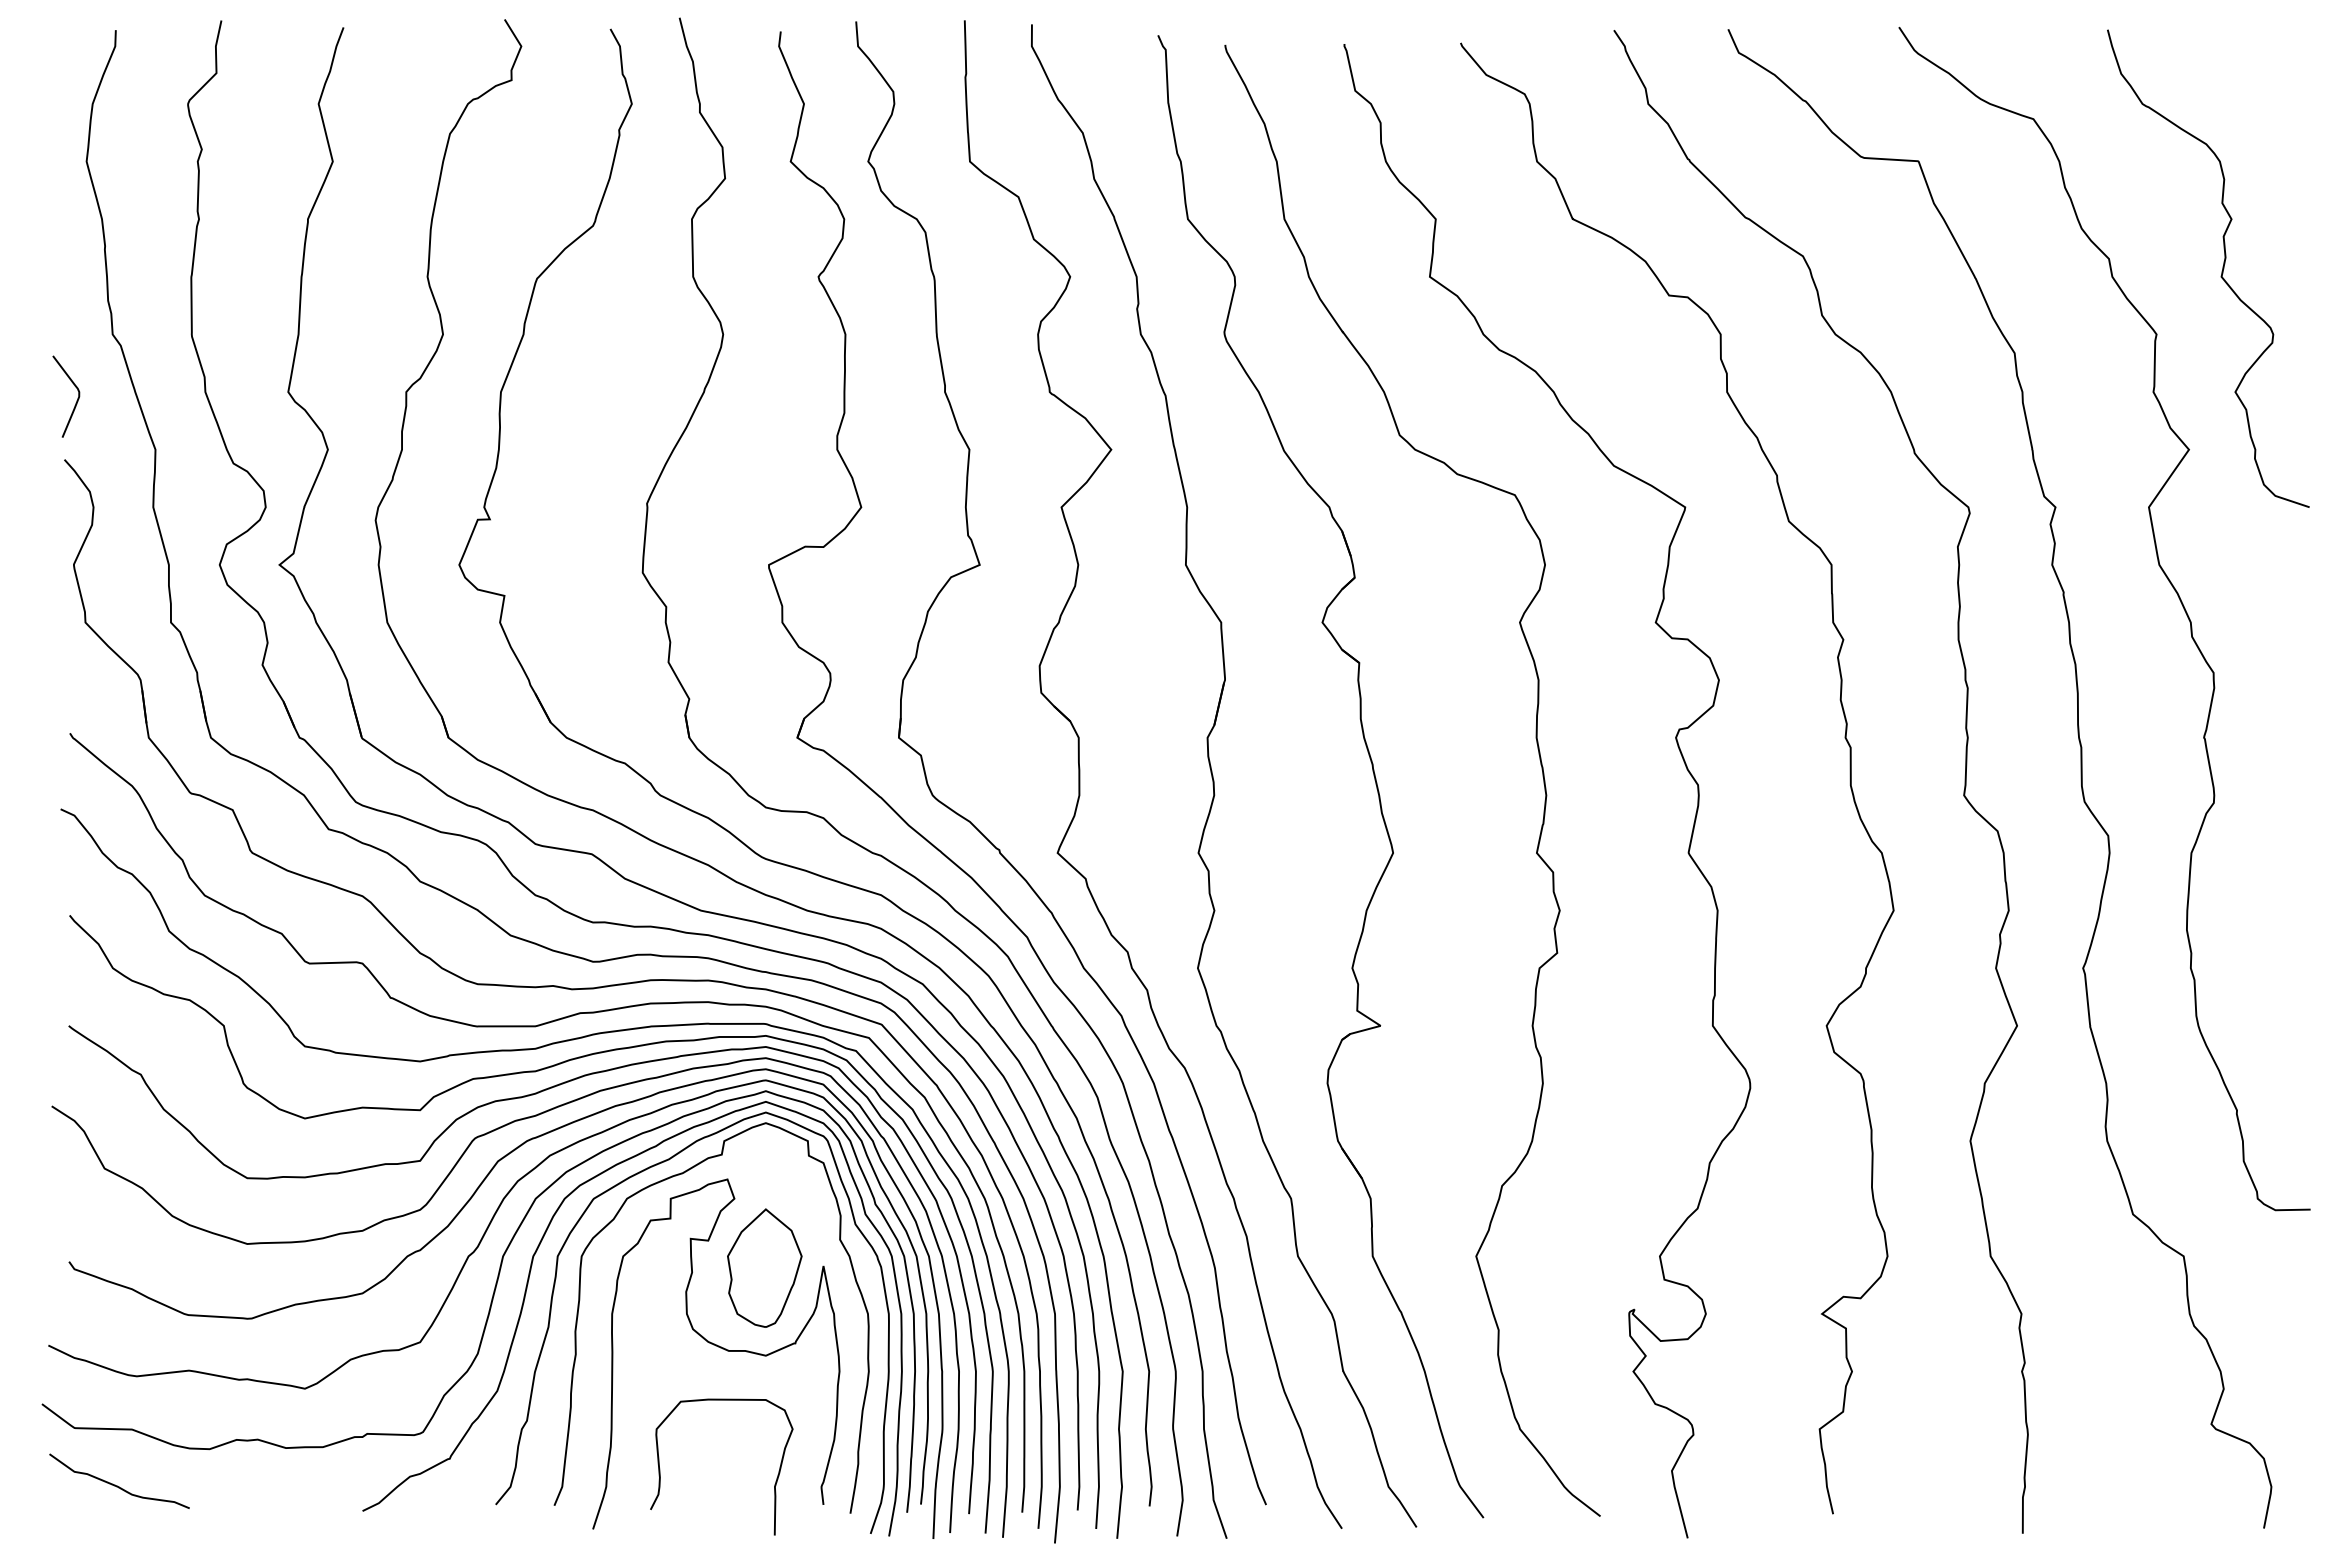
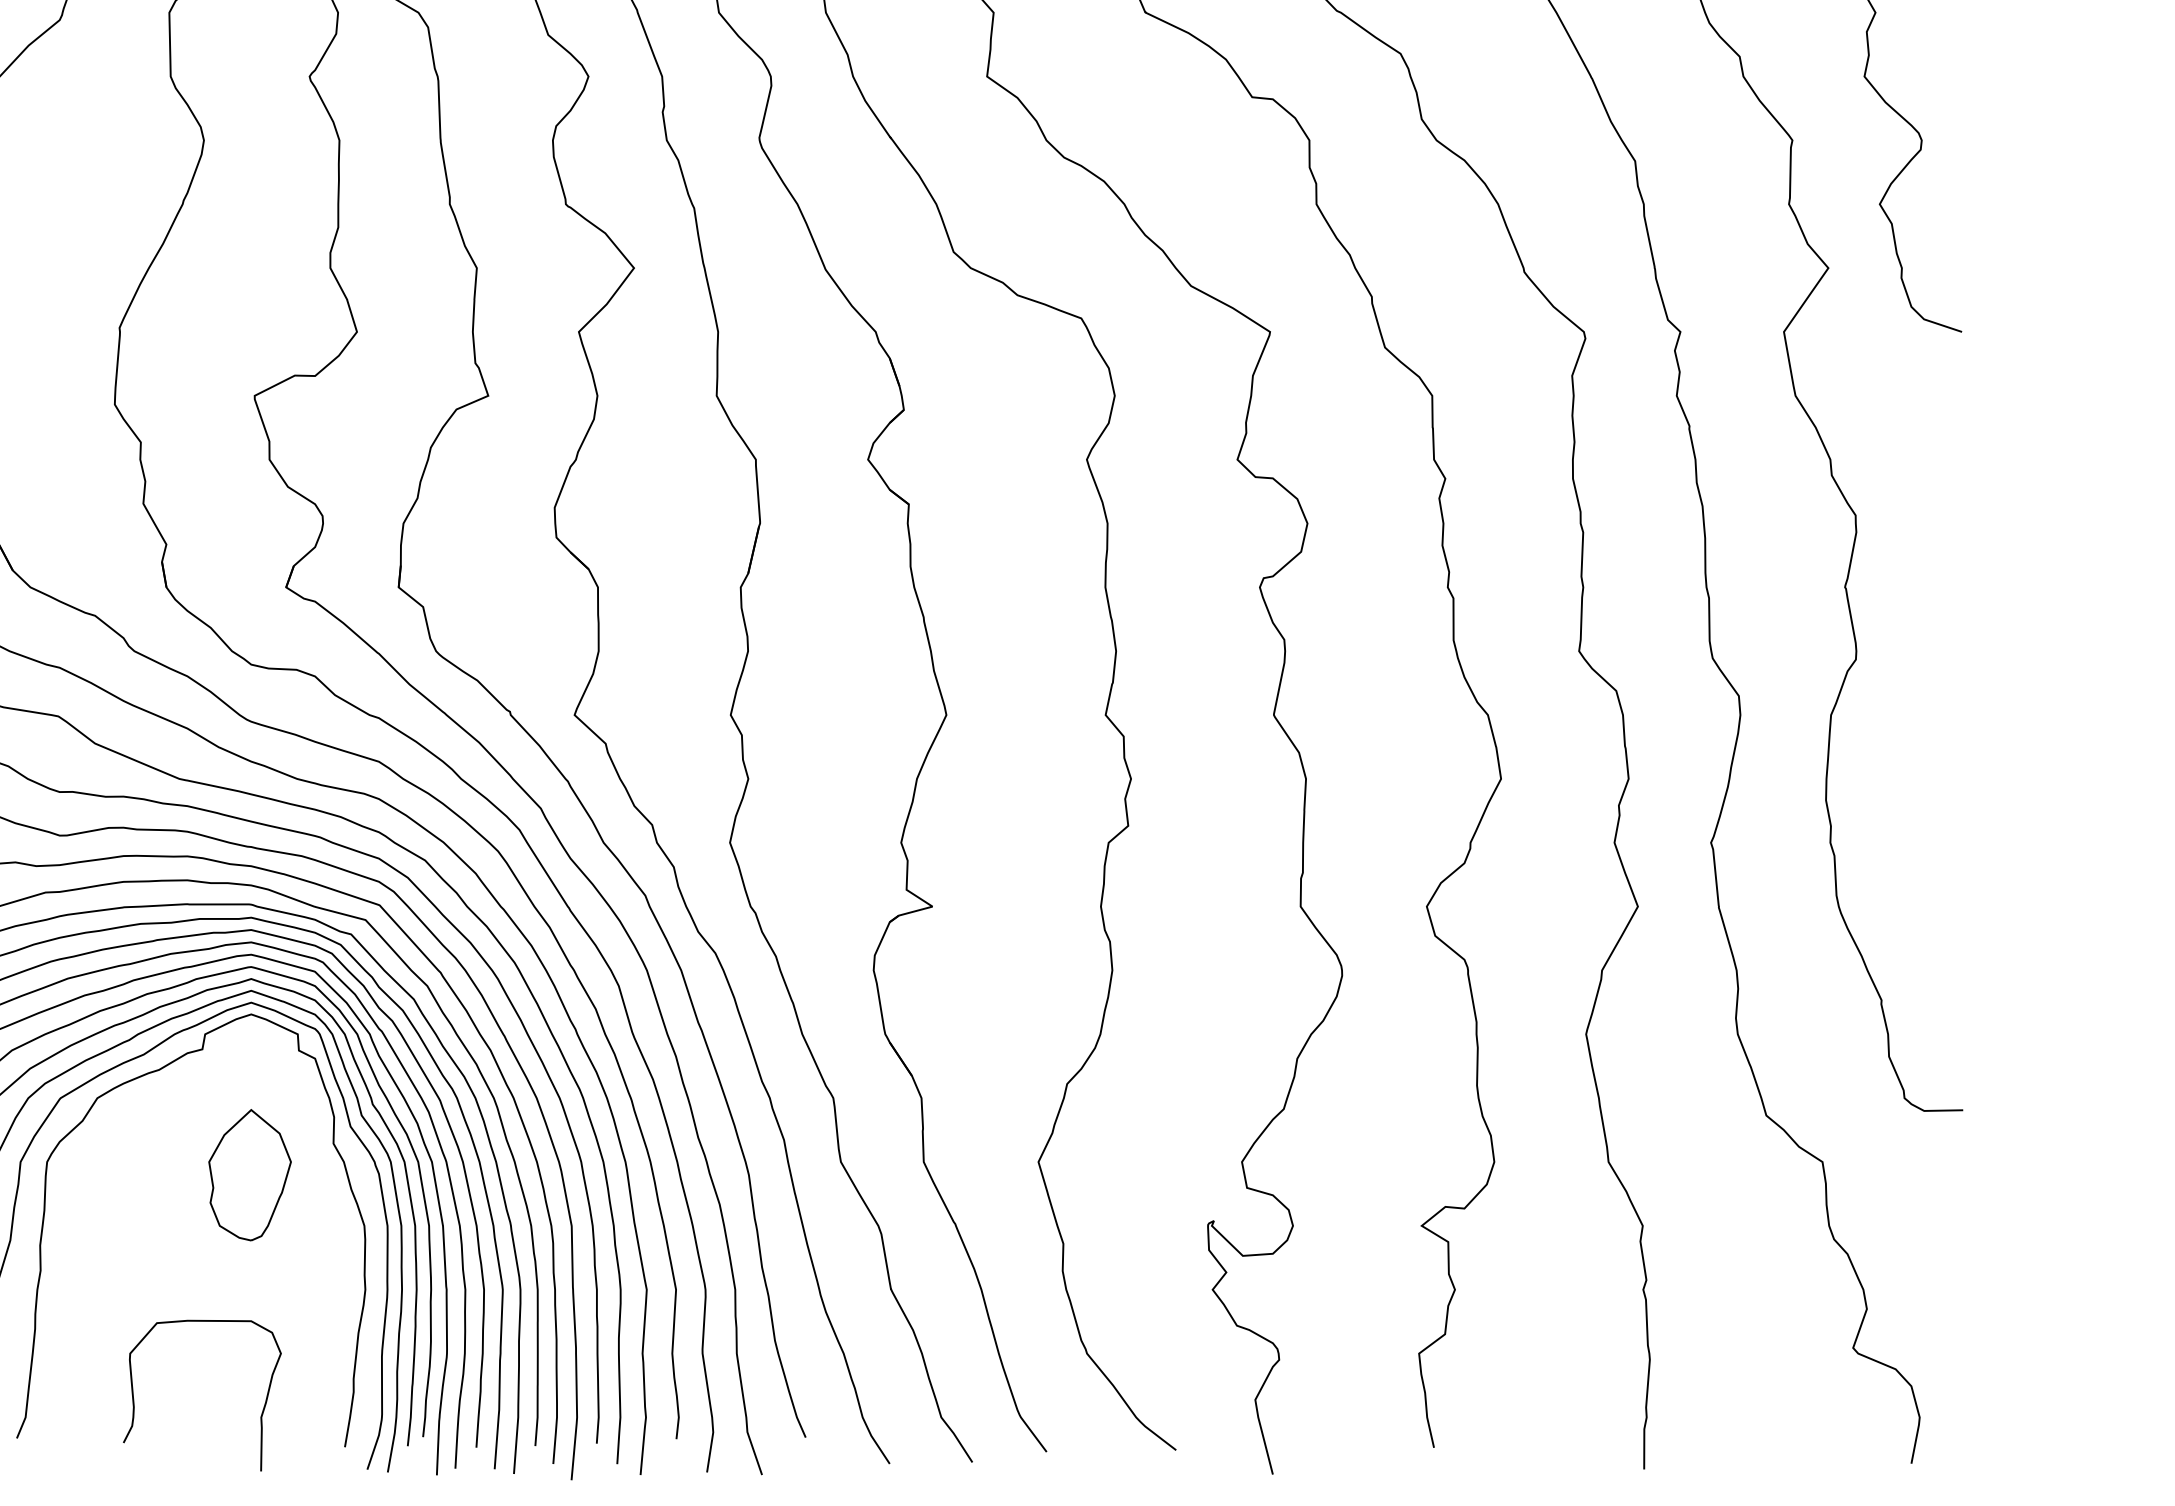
curve: (718, 1347) -> (198, 1263), removed

